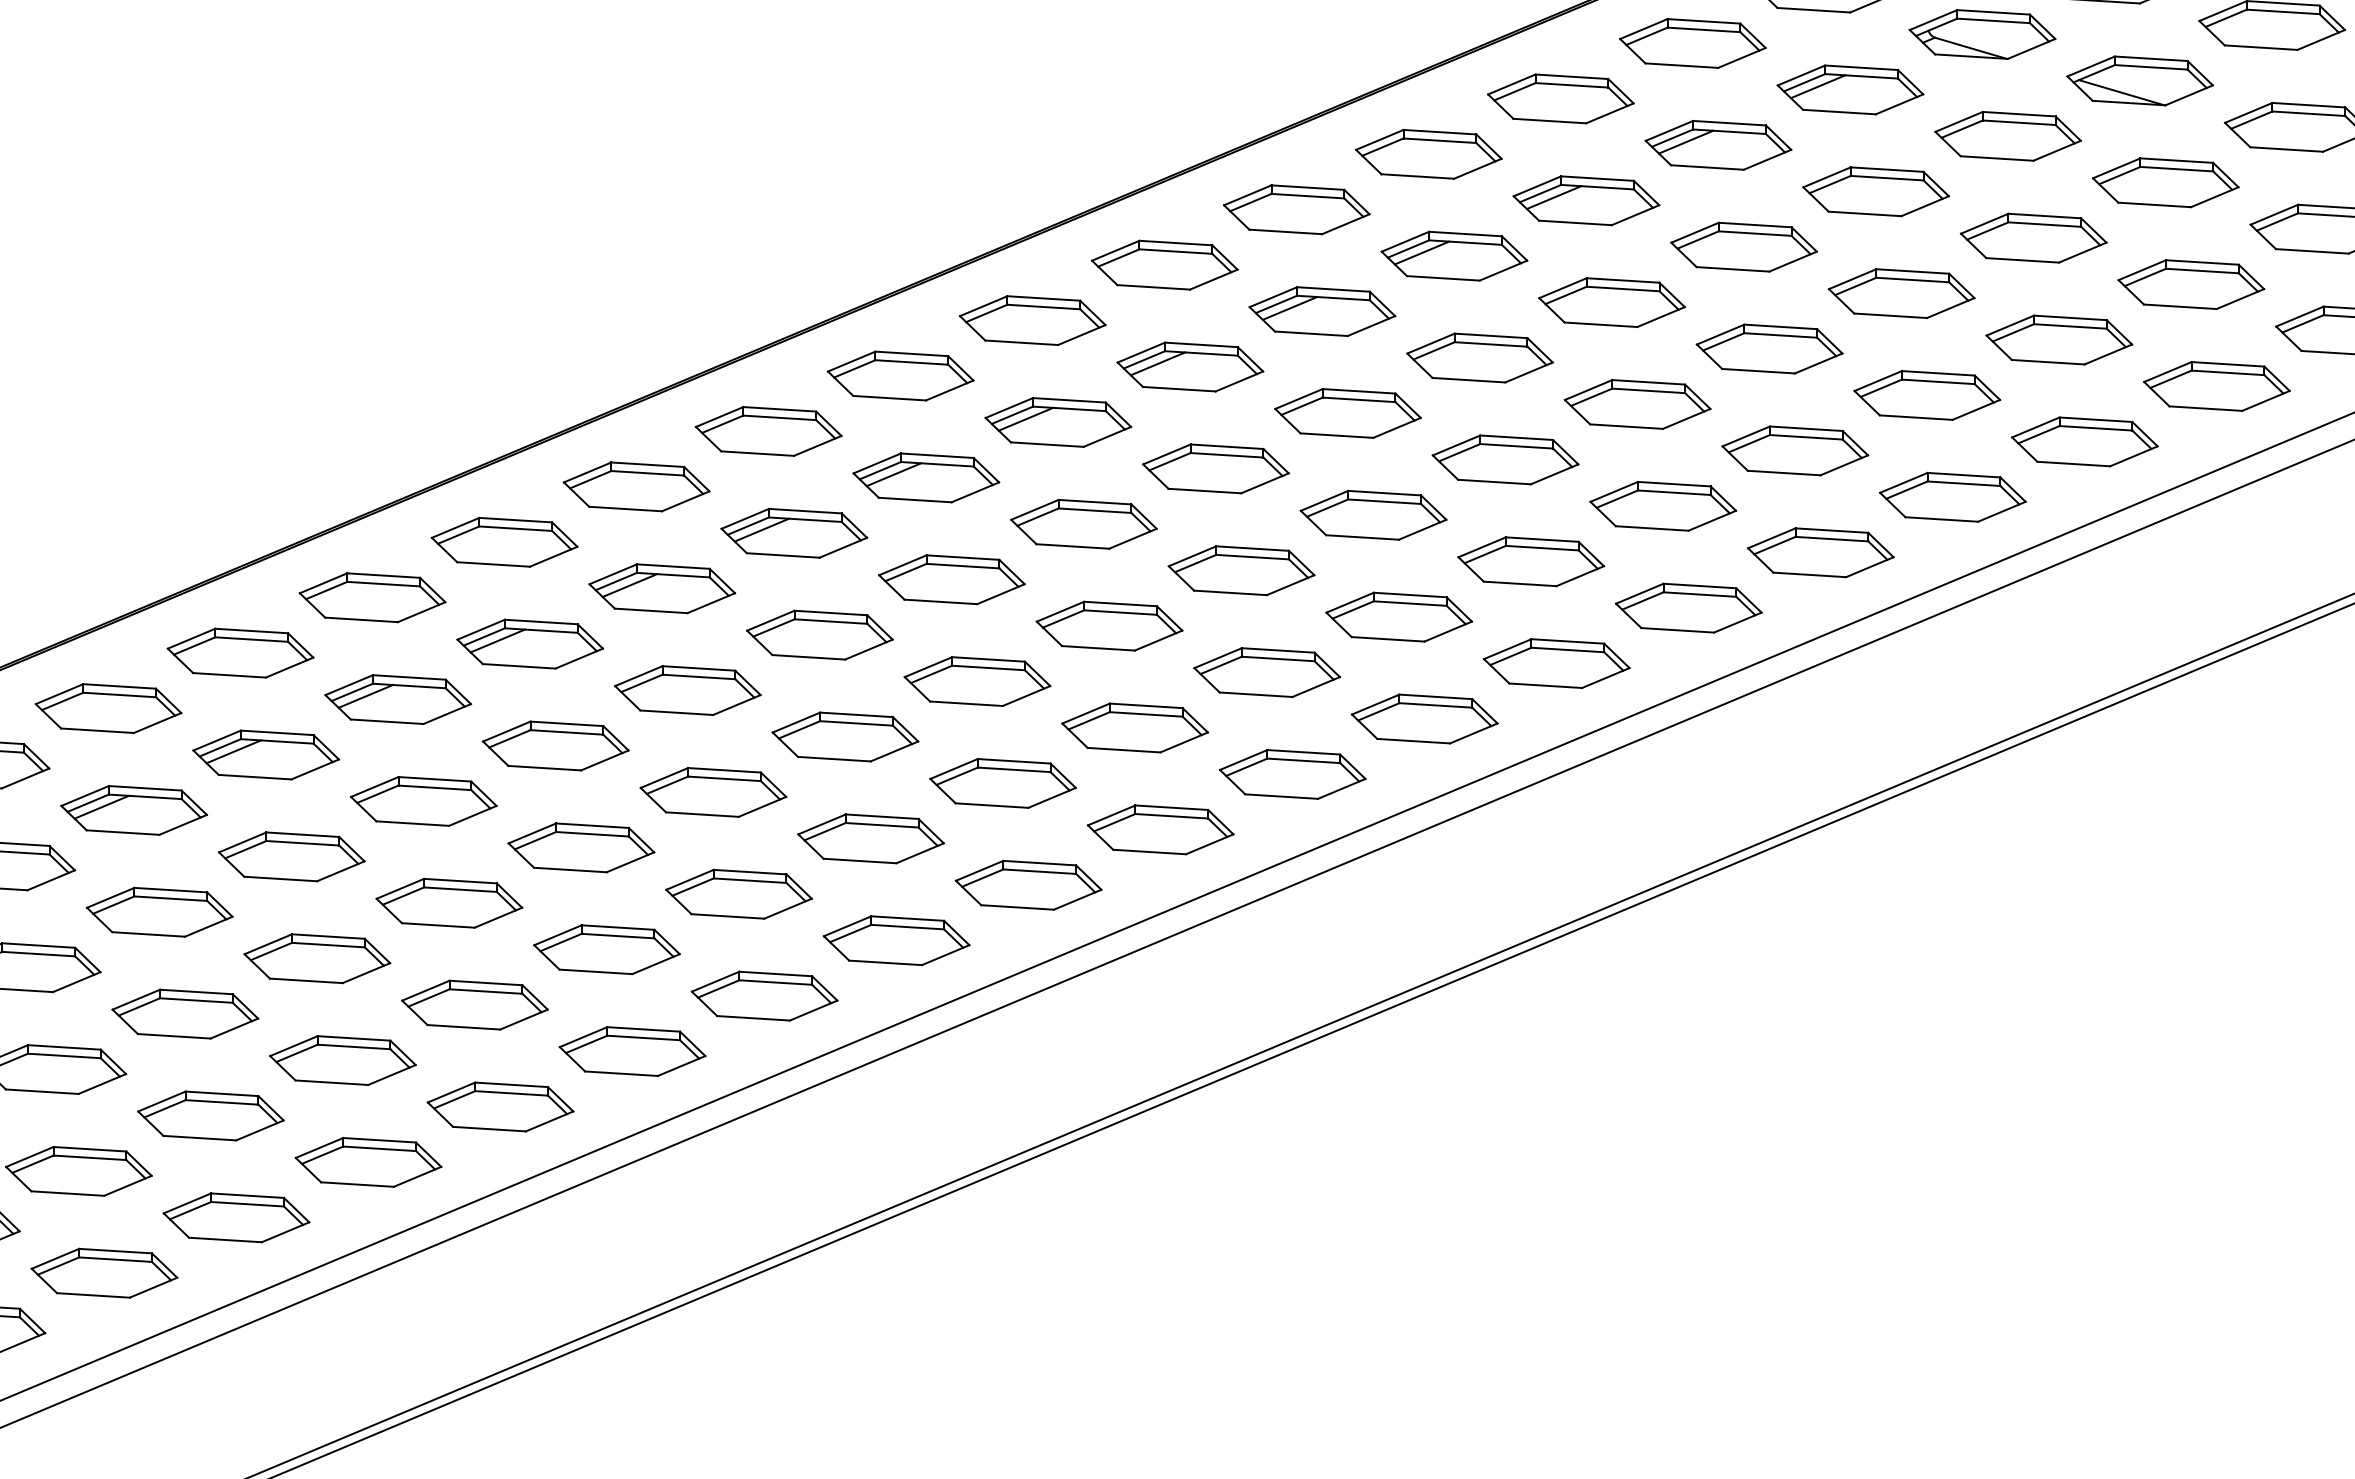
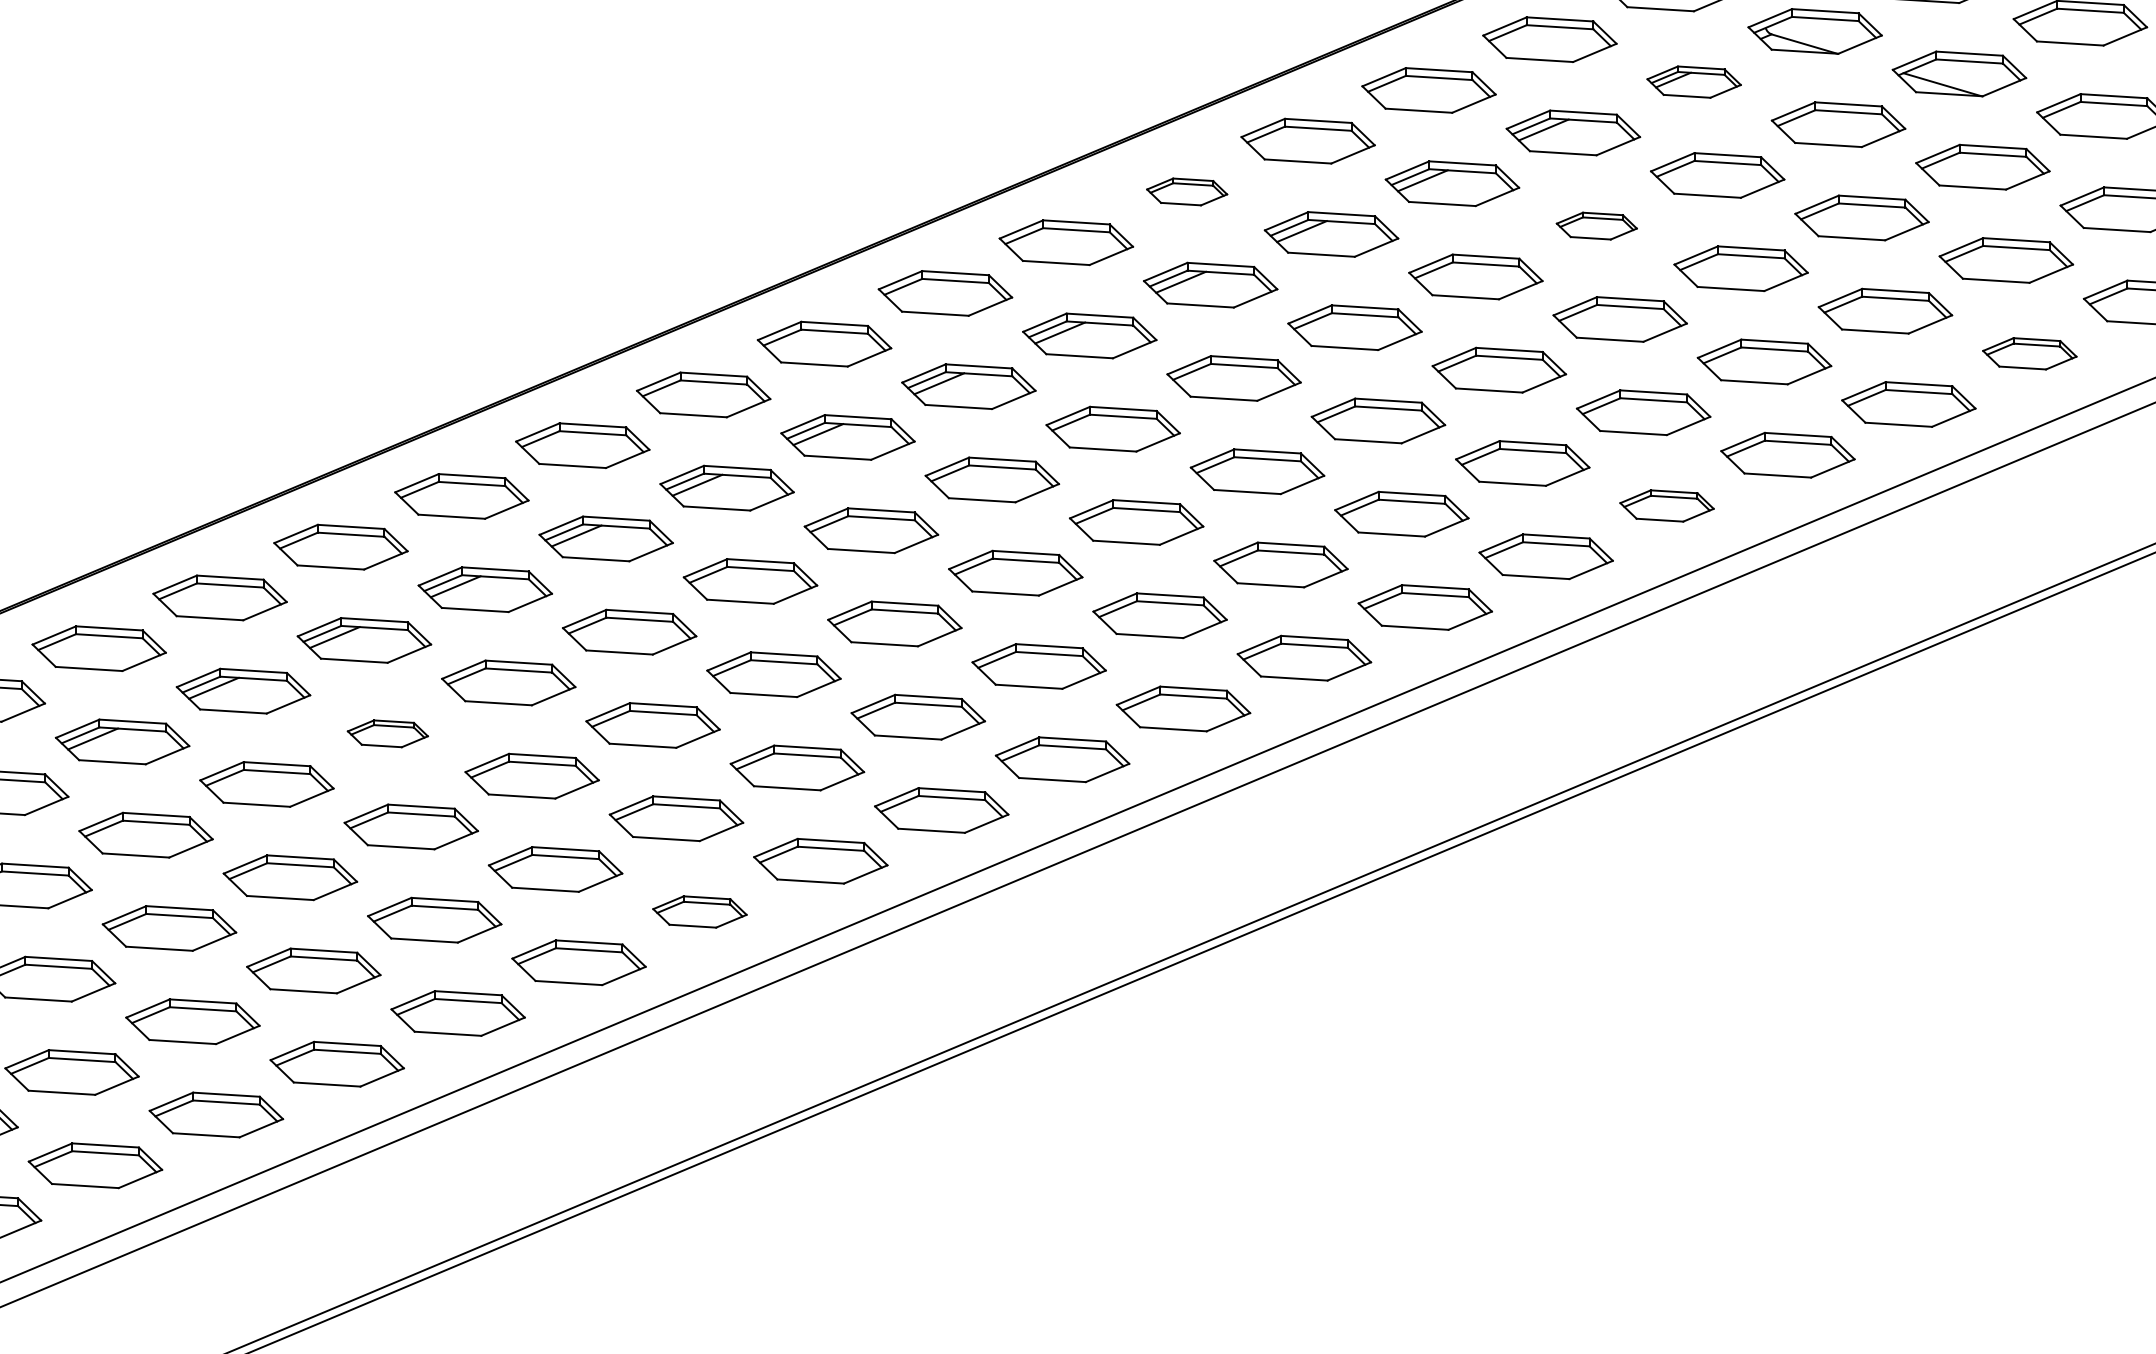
part: (1849, 89) -> (1693, 81), size x0.7
part: (1295, 209) -> (1186, 191), size x0.6
part: (1743, 246) -> (1596, 225), size x0.6
part: (2216, 386) -> (2029, 353), size x0.7
part: (1820, 552) -> (1666, 505), size x0.7
part: (423, 801) -> (387, 733), size x0.6
part: (764, 995) -> (699, 911), size x0.7

